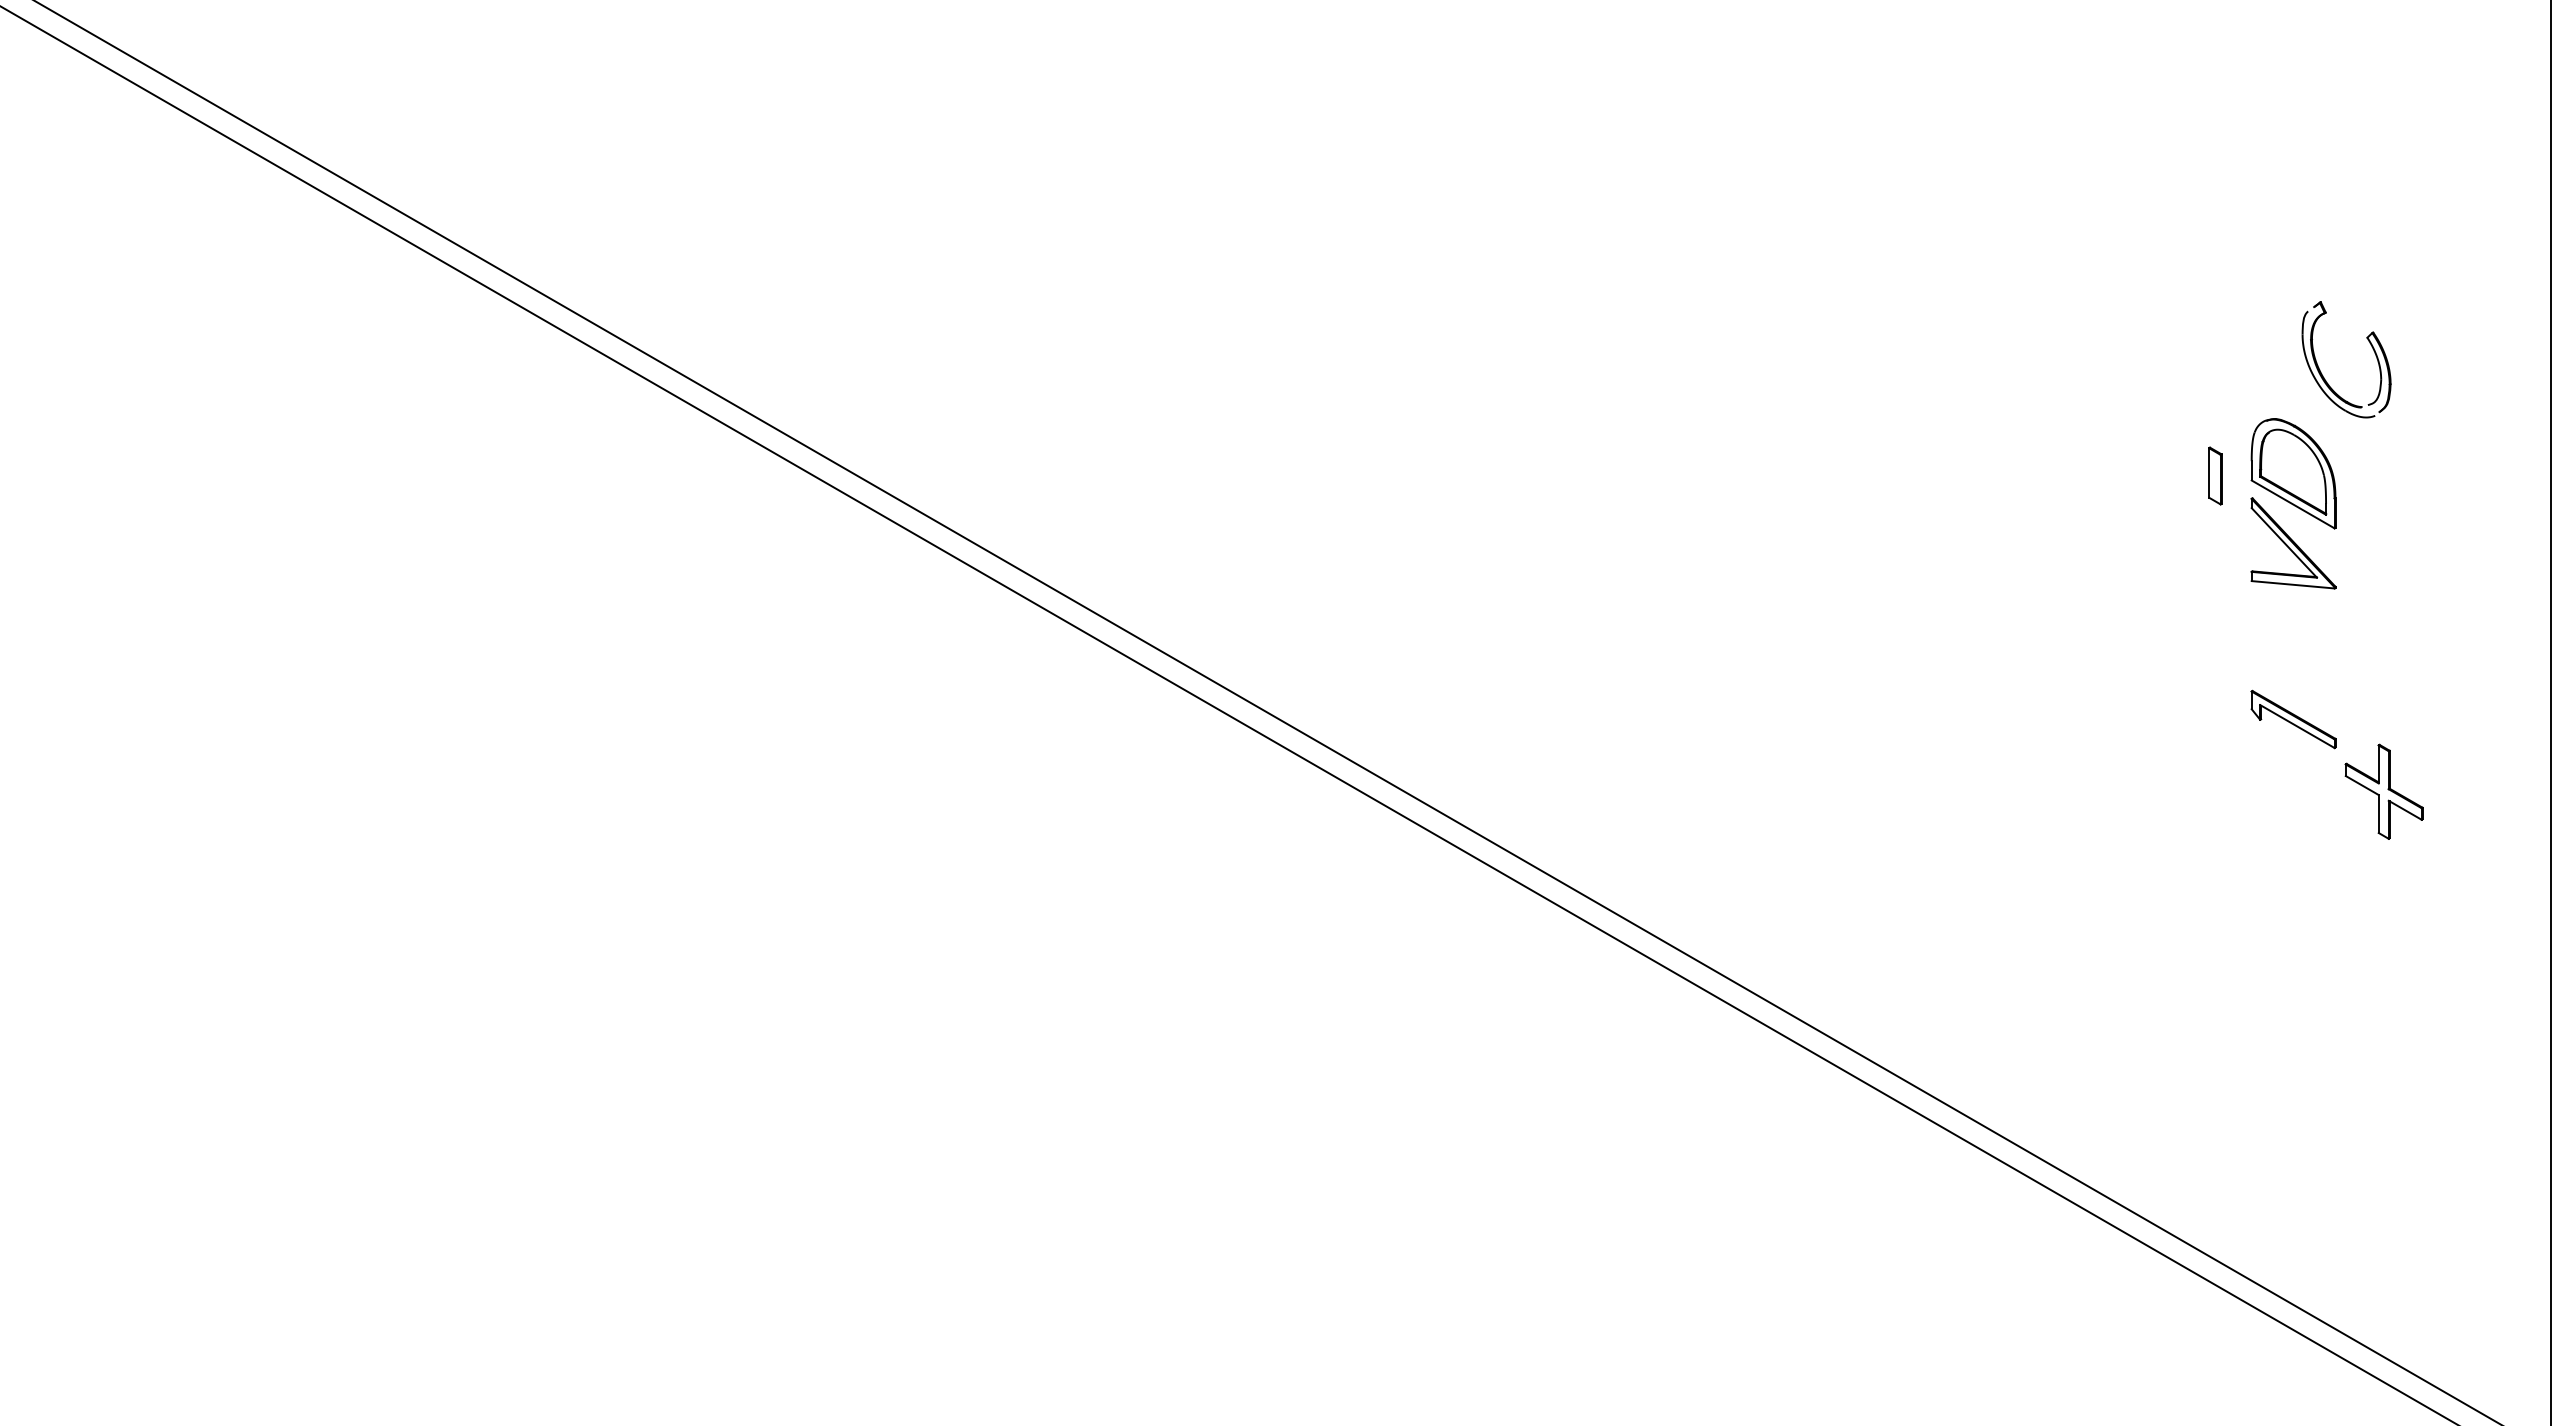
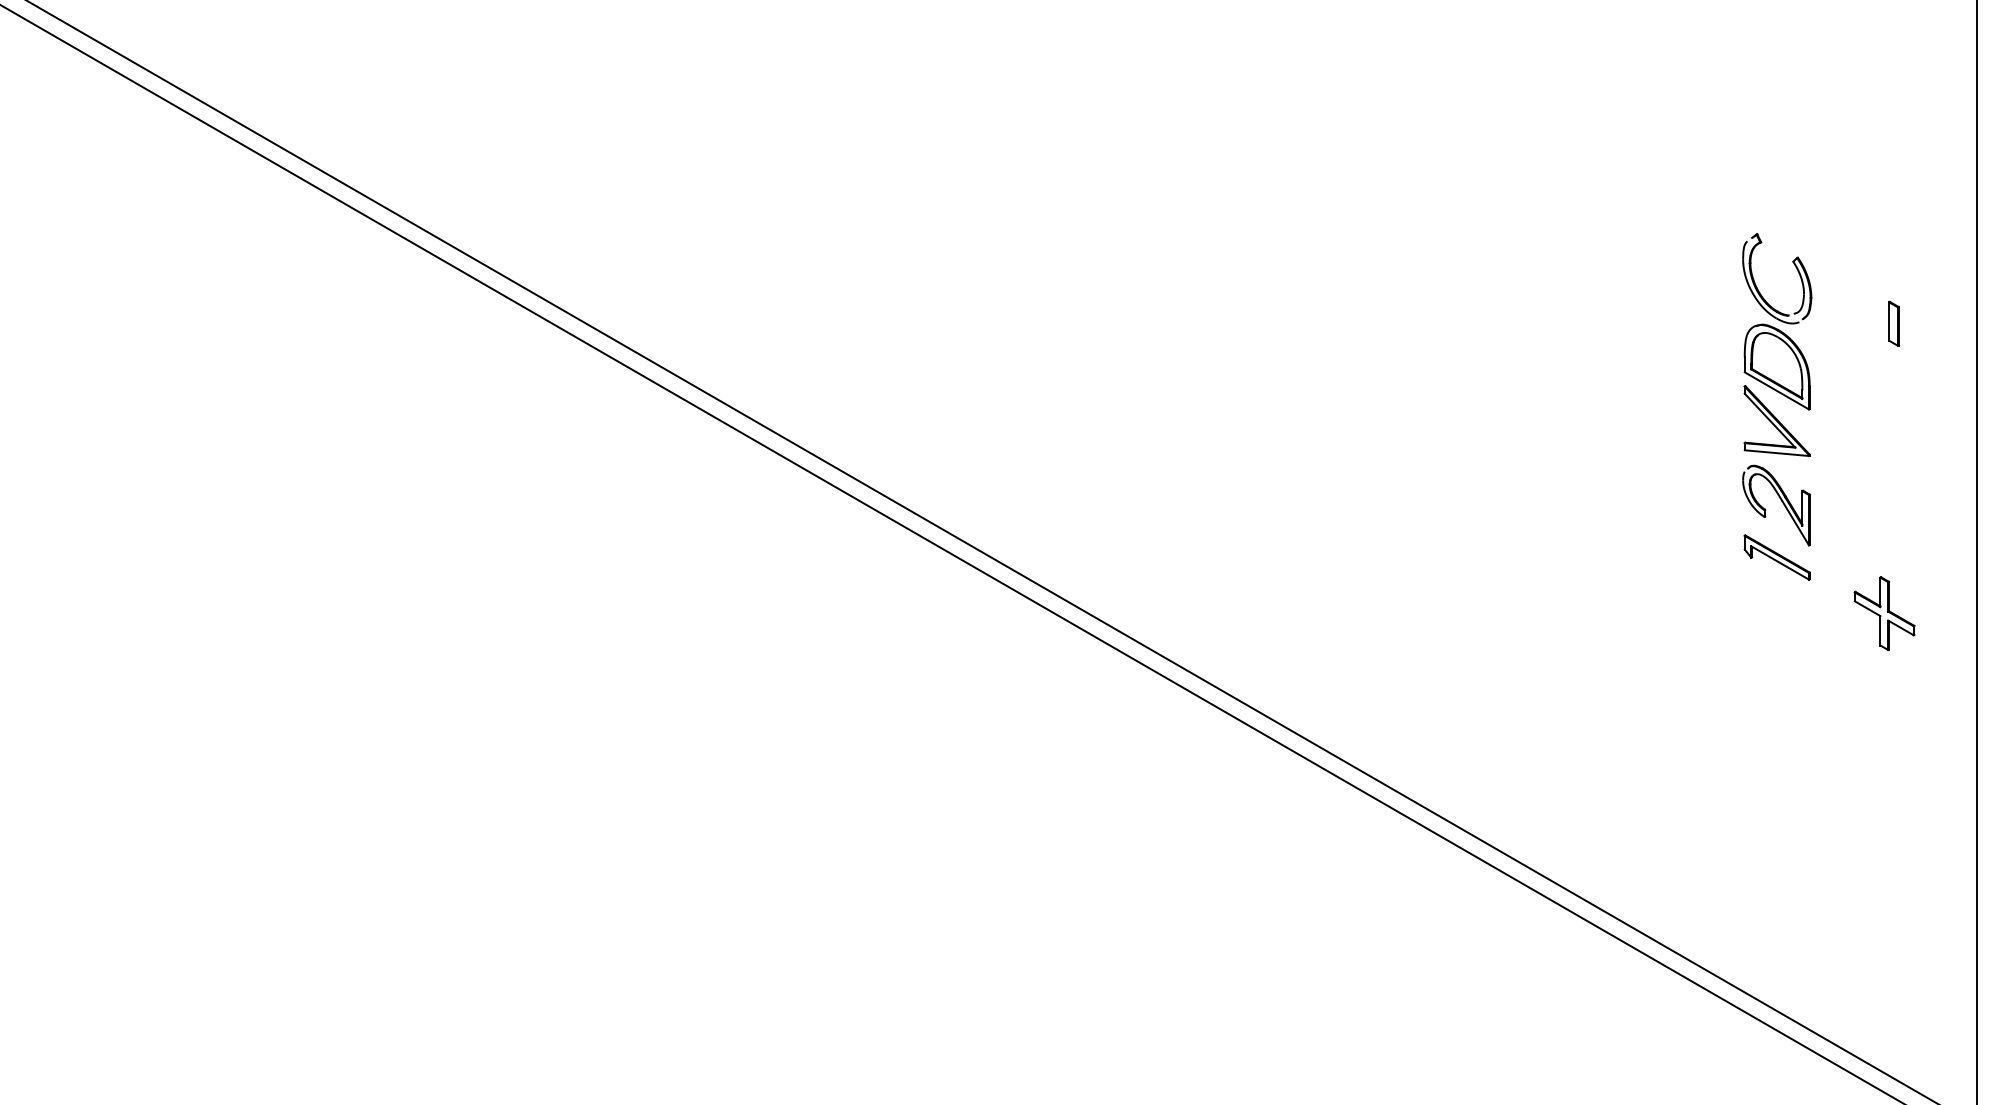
part: (2371, 347) -> (1796, 269), moved
part: (2215, 475) -> (1894, 323), moved
part: (2298, 646) -> (1781, 500), added
part: (2383, 791) -> (1884, 613), moved

